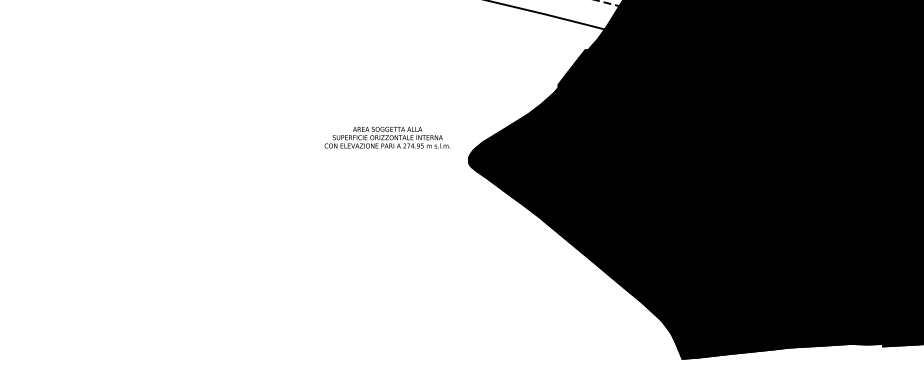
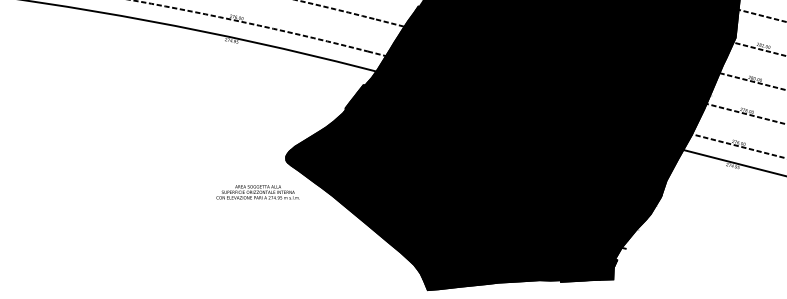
text: (386, 137) -> (257, 192), moved

